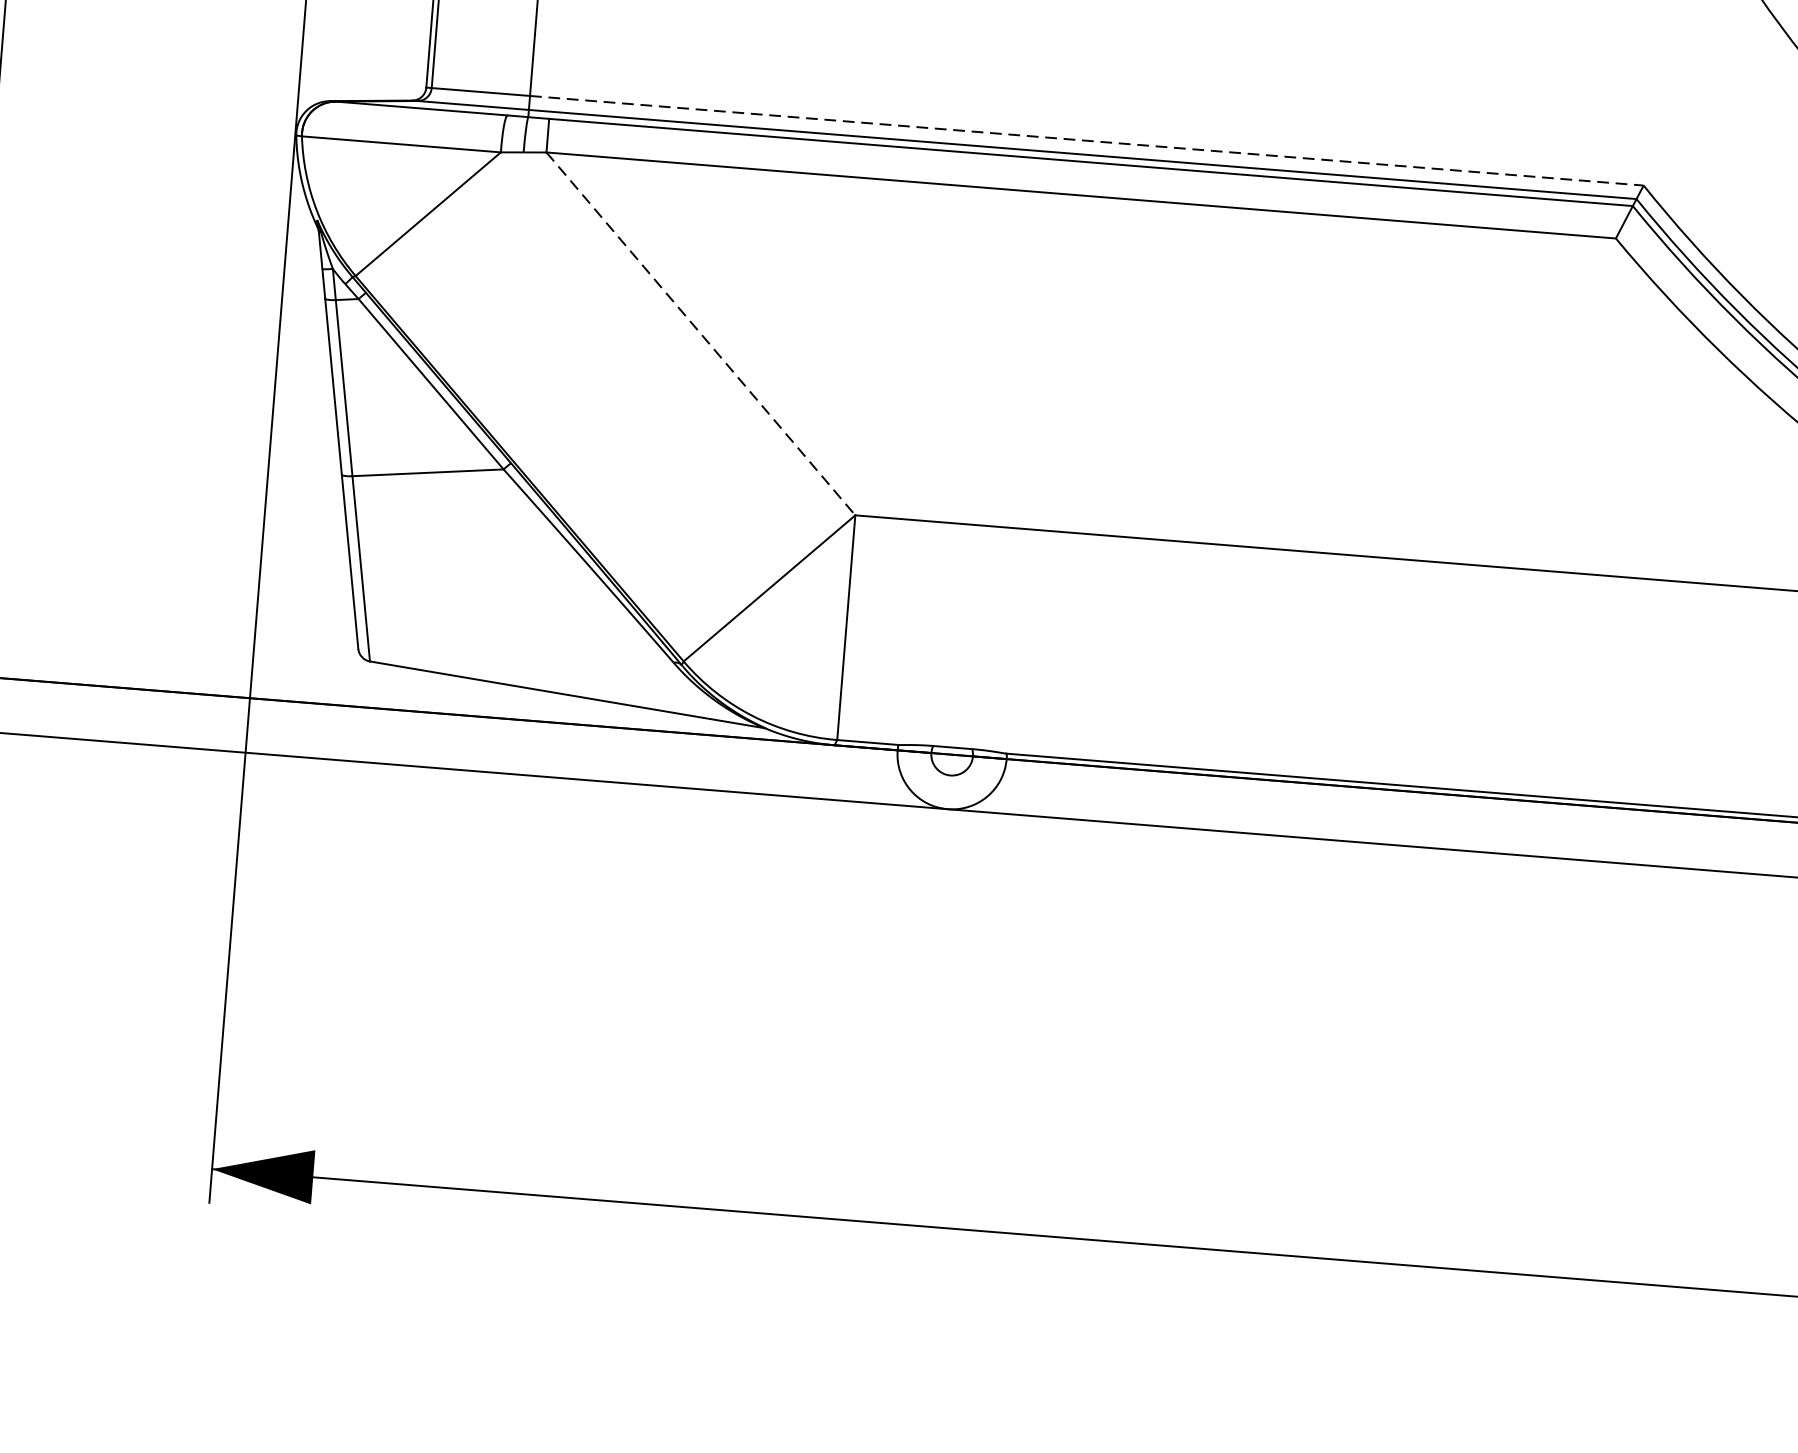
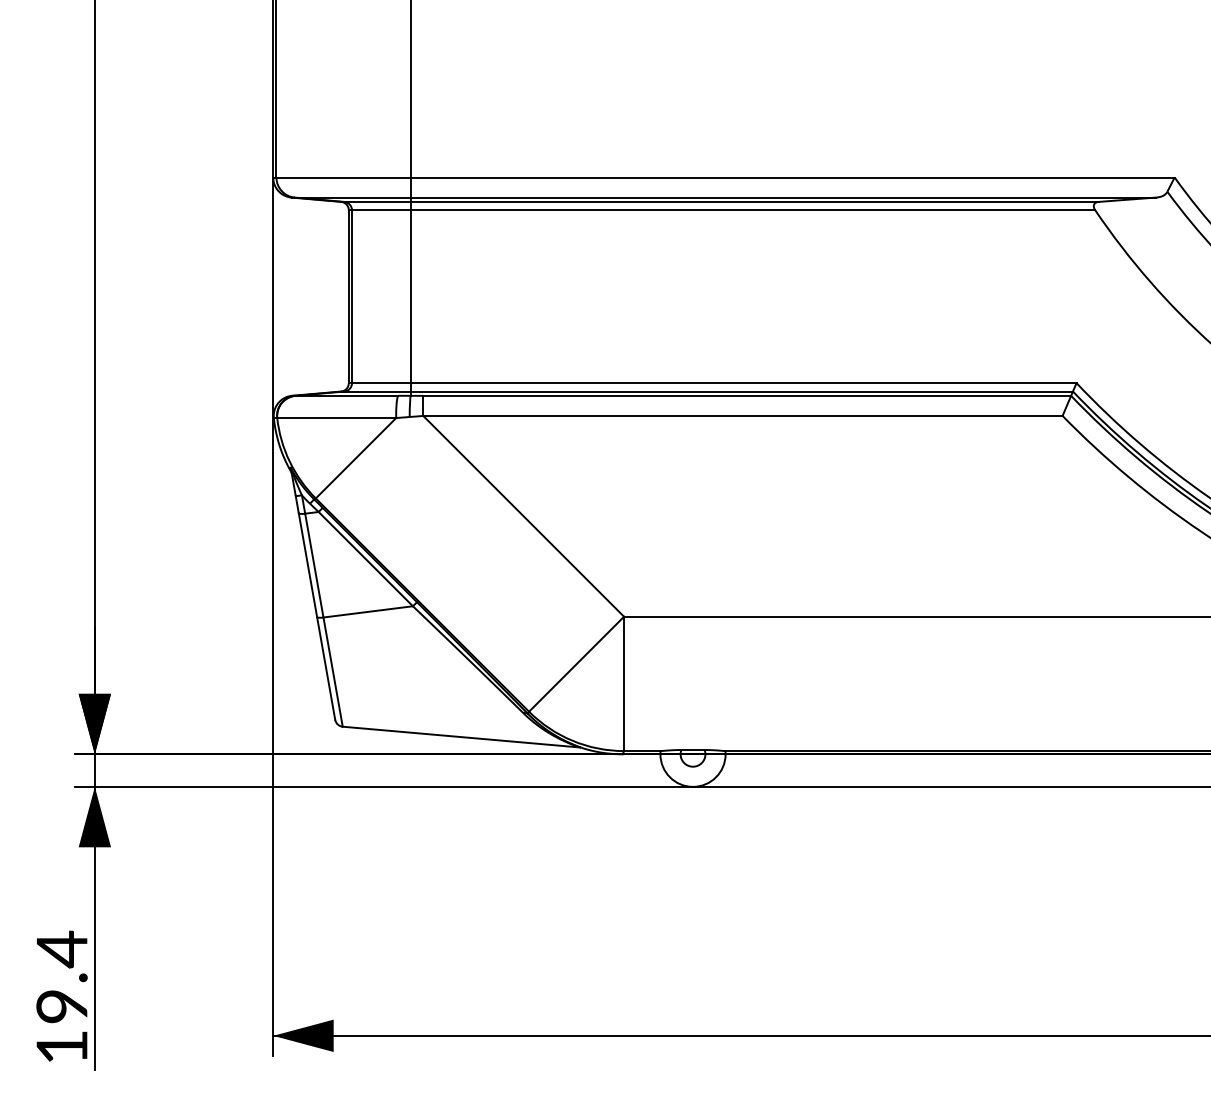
line: (1086, 141) -> (743, 383), dashed -> solid
line: (700, 334) -> (523, 516), dashed -> solid

